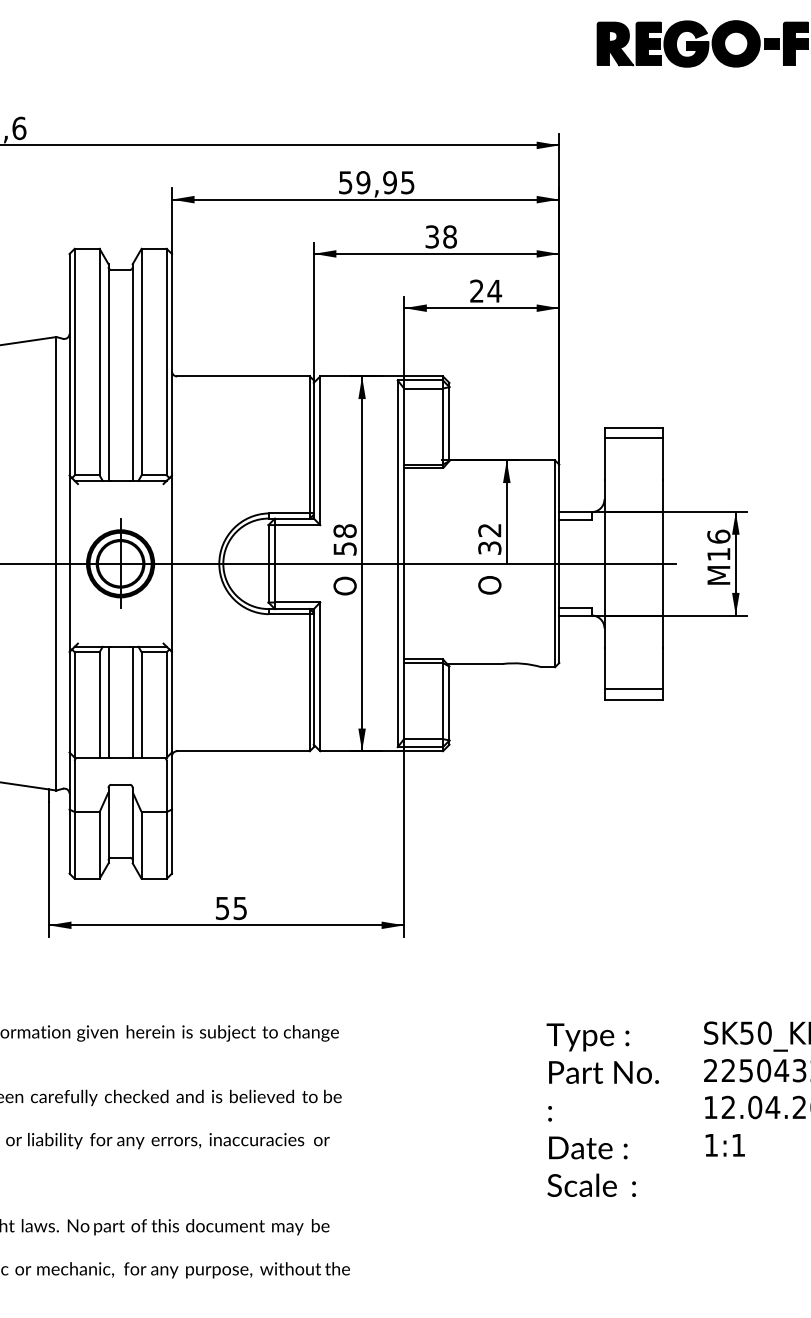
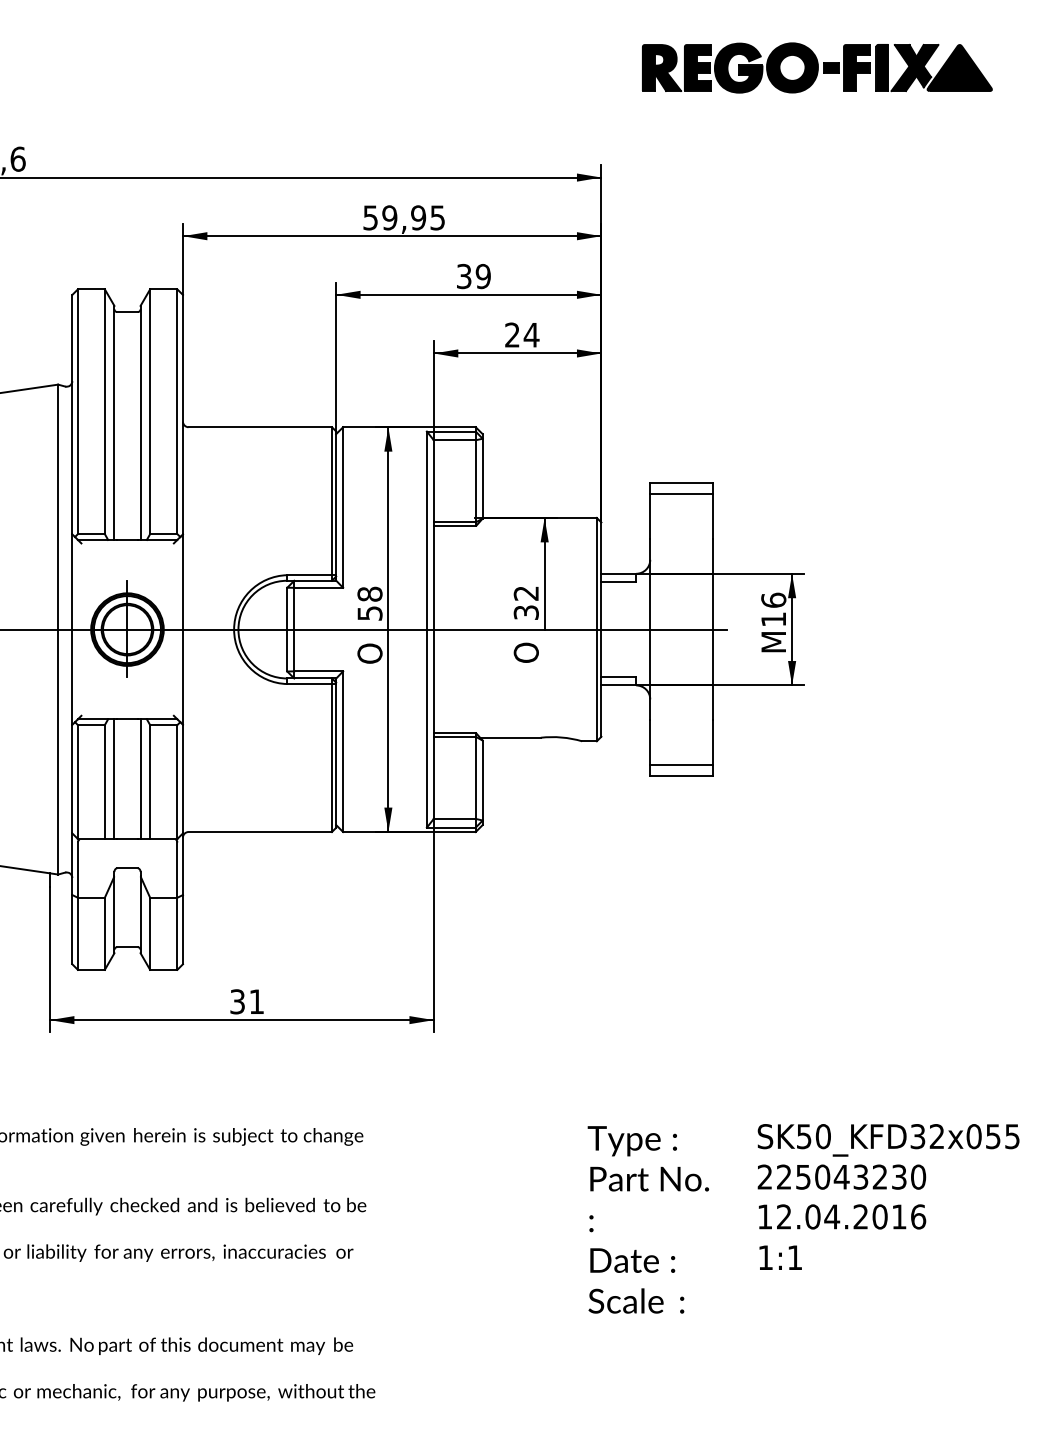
text: (449, 236) -> (482, 276), 38 -> 39
text: (231, 908) -> (247, 1001), 55 -> 31

